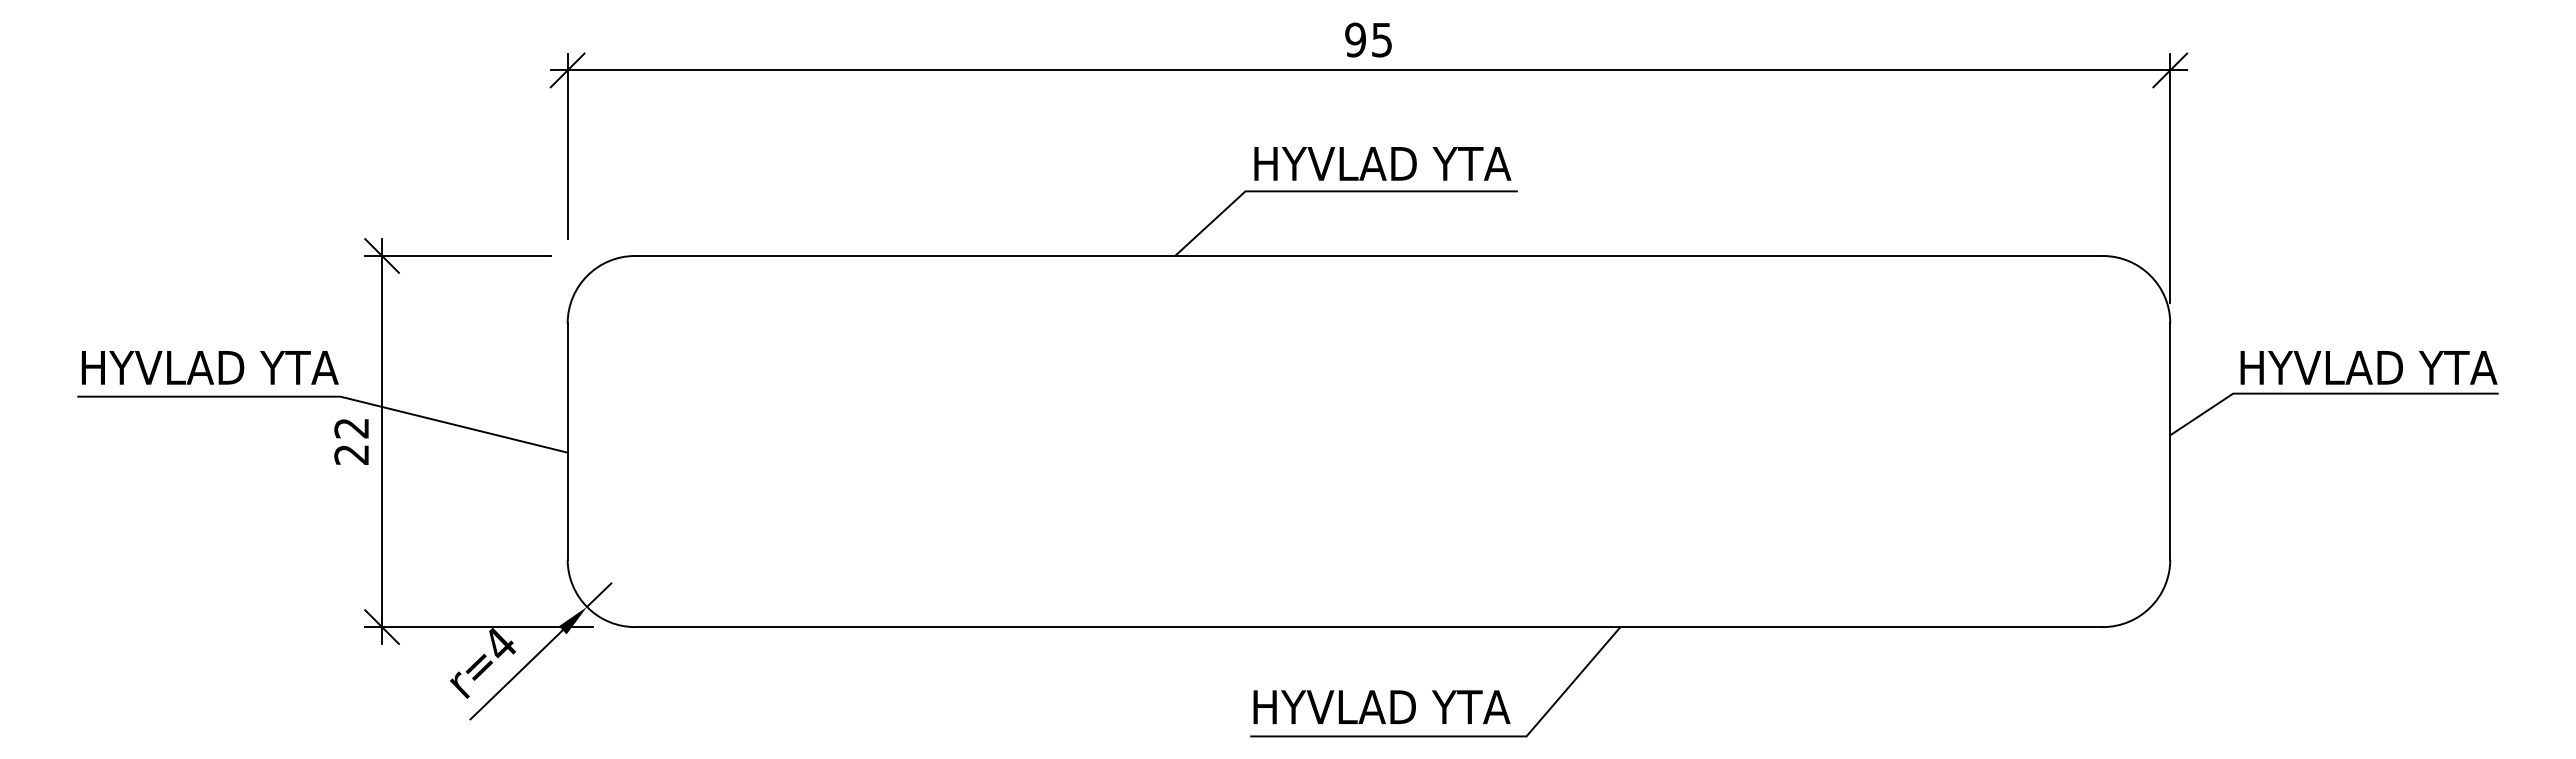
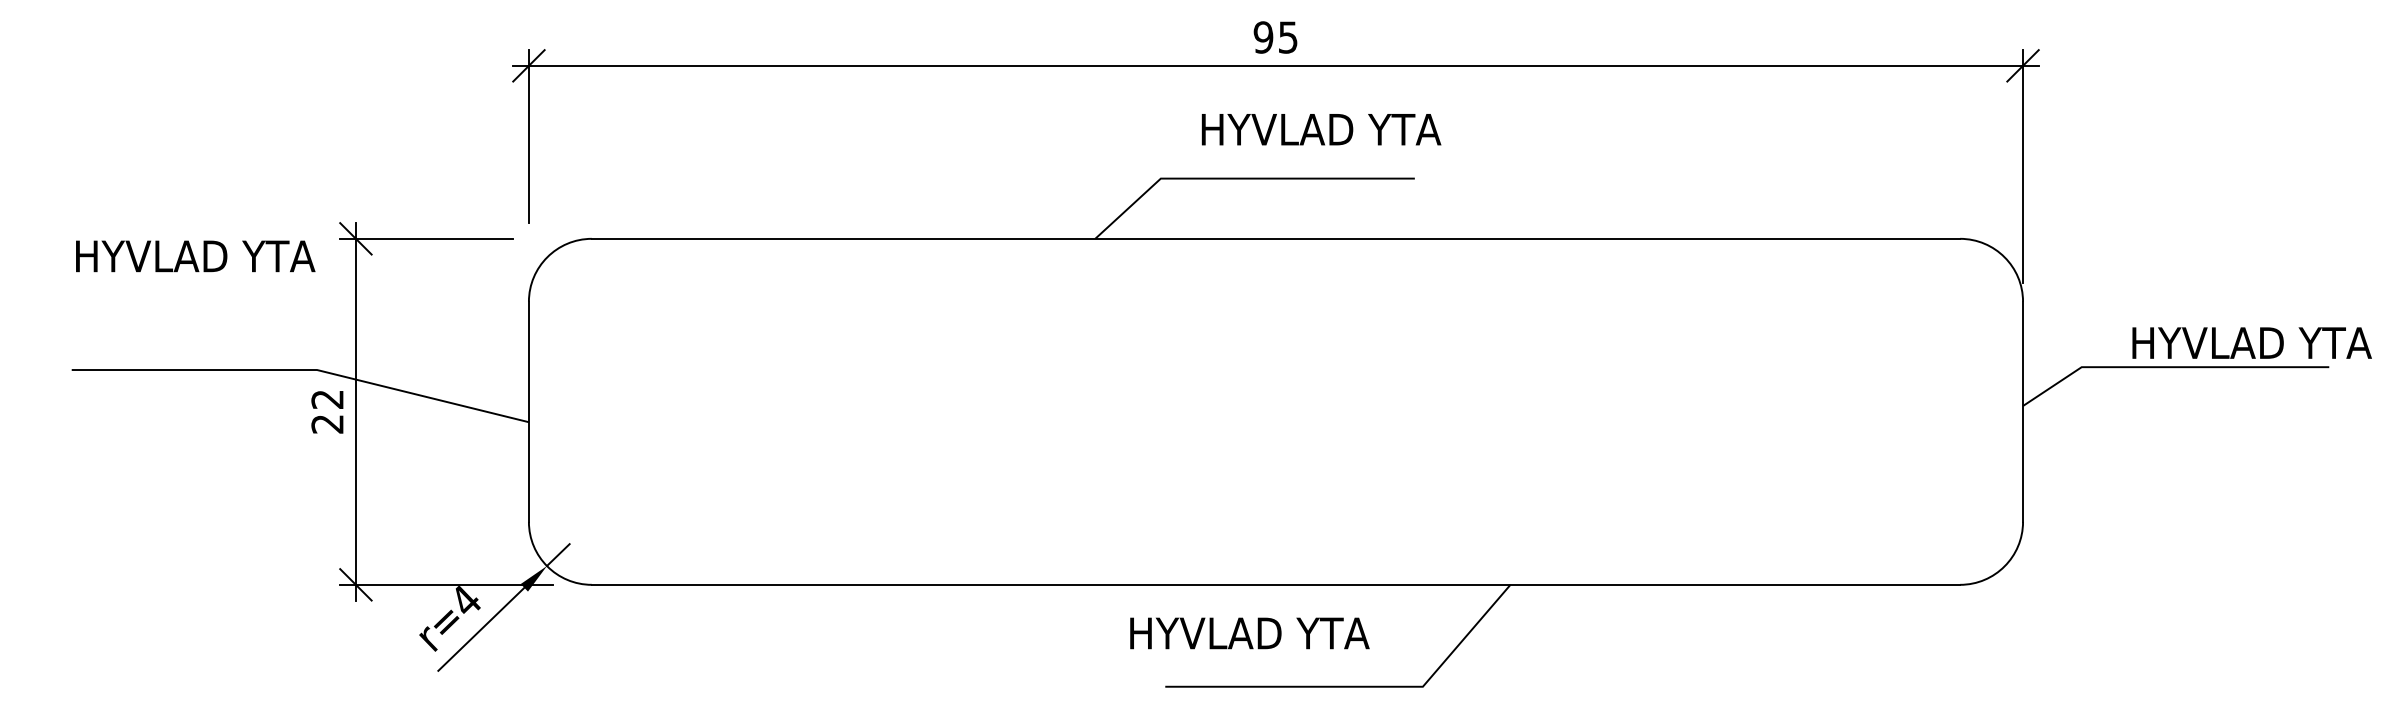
text: (1382, 163) -> (1321, 129), moved
text: (209, 367) -> (195, 256), moved
text: (2368, 367) -> (2251, 342), moved
text: (1381, 706) -> (1249, 632), moved

